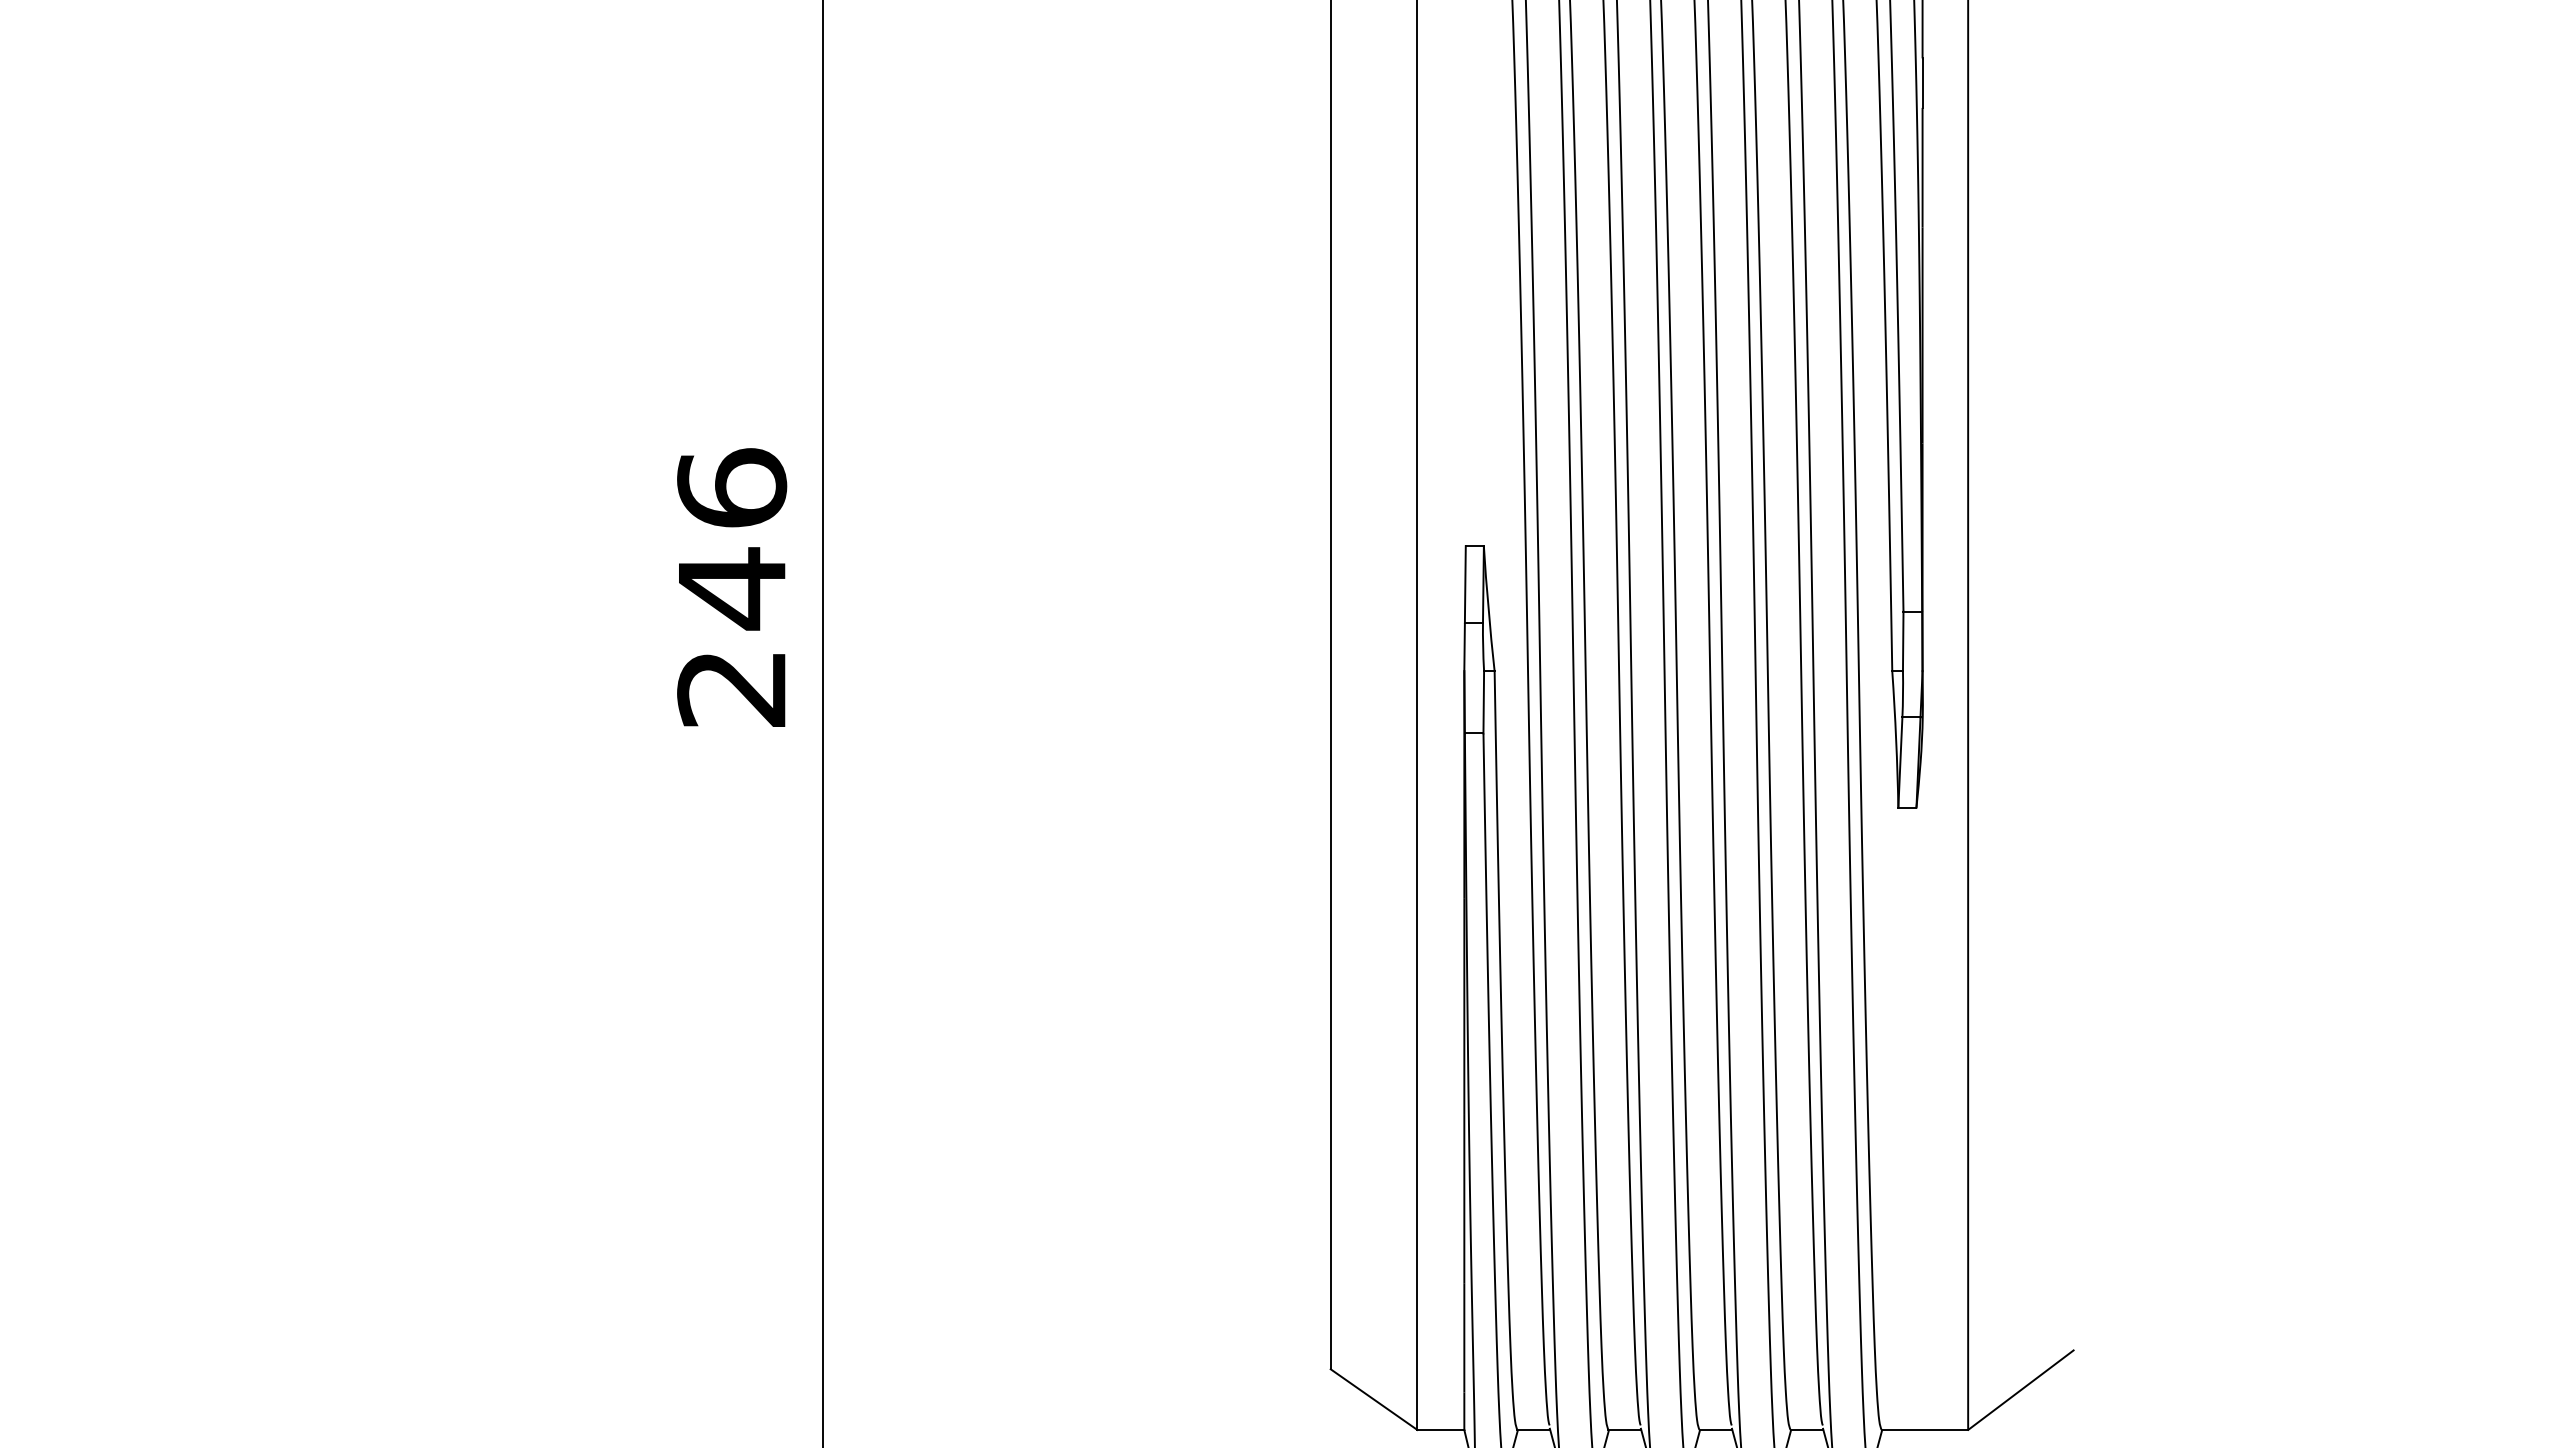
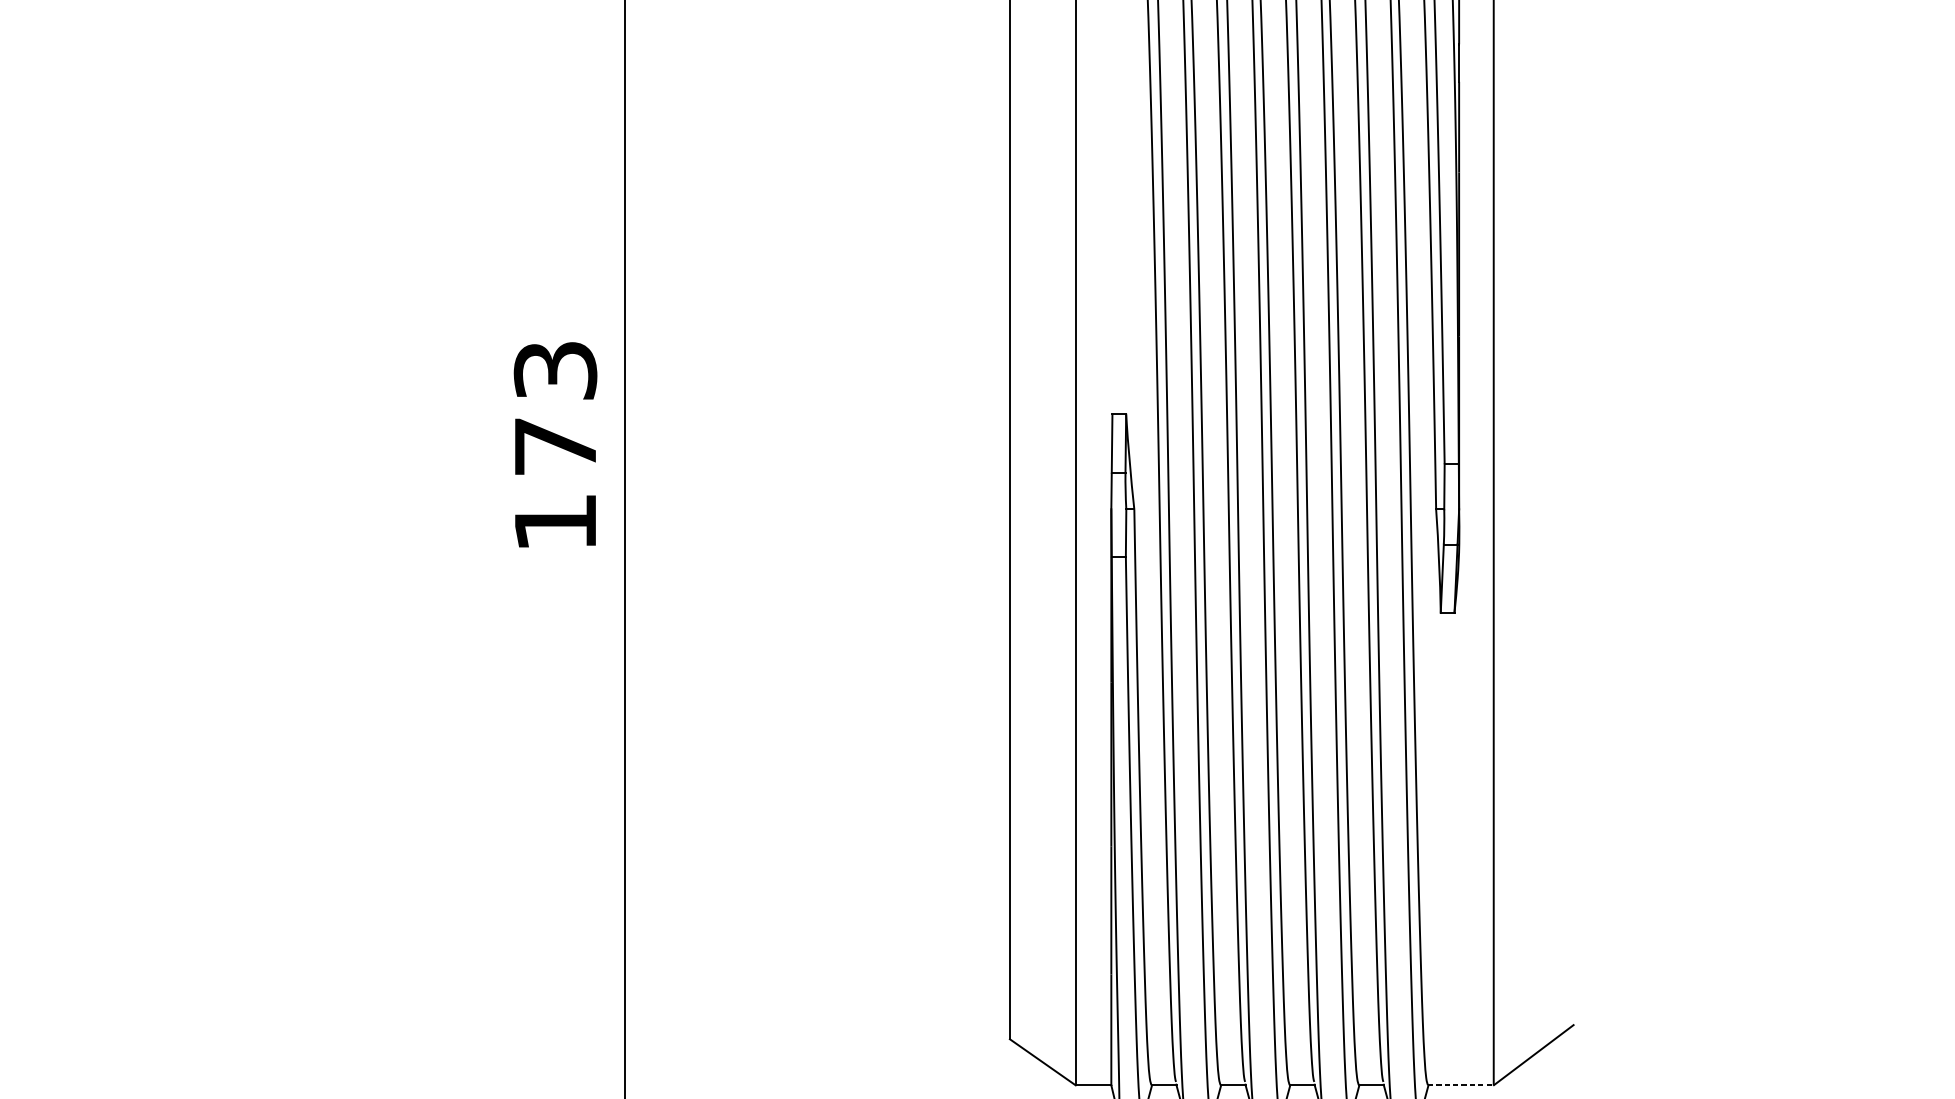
text: (732, 587) -> (555, 445), 246 -> 173
line: (1925, 1429) -> (1461, 1084), solid -> dashed

